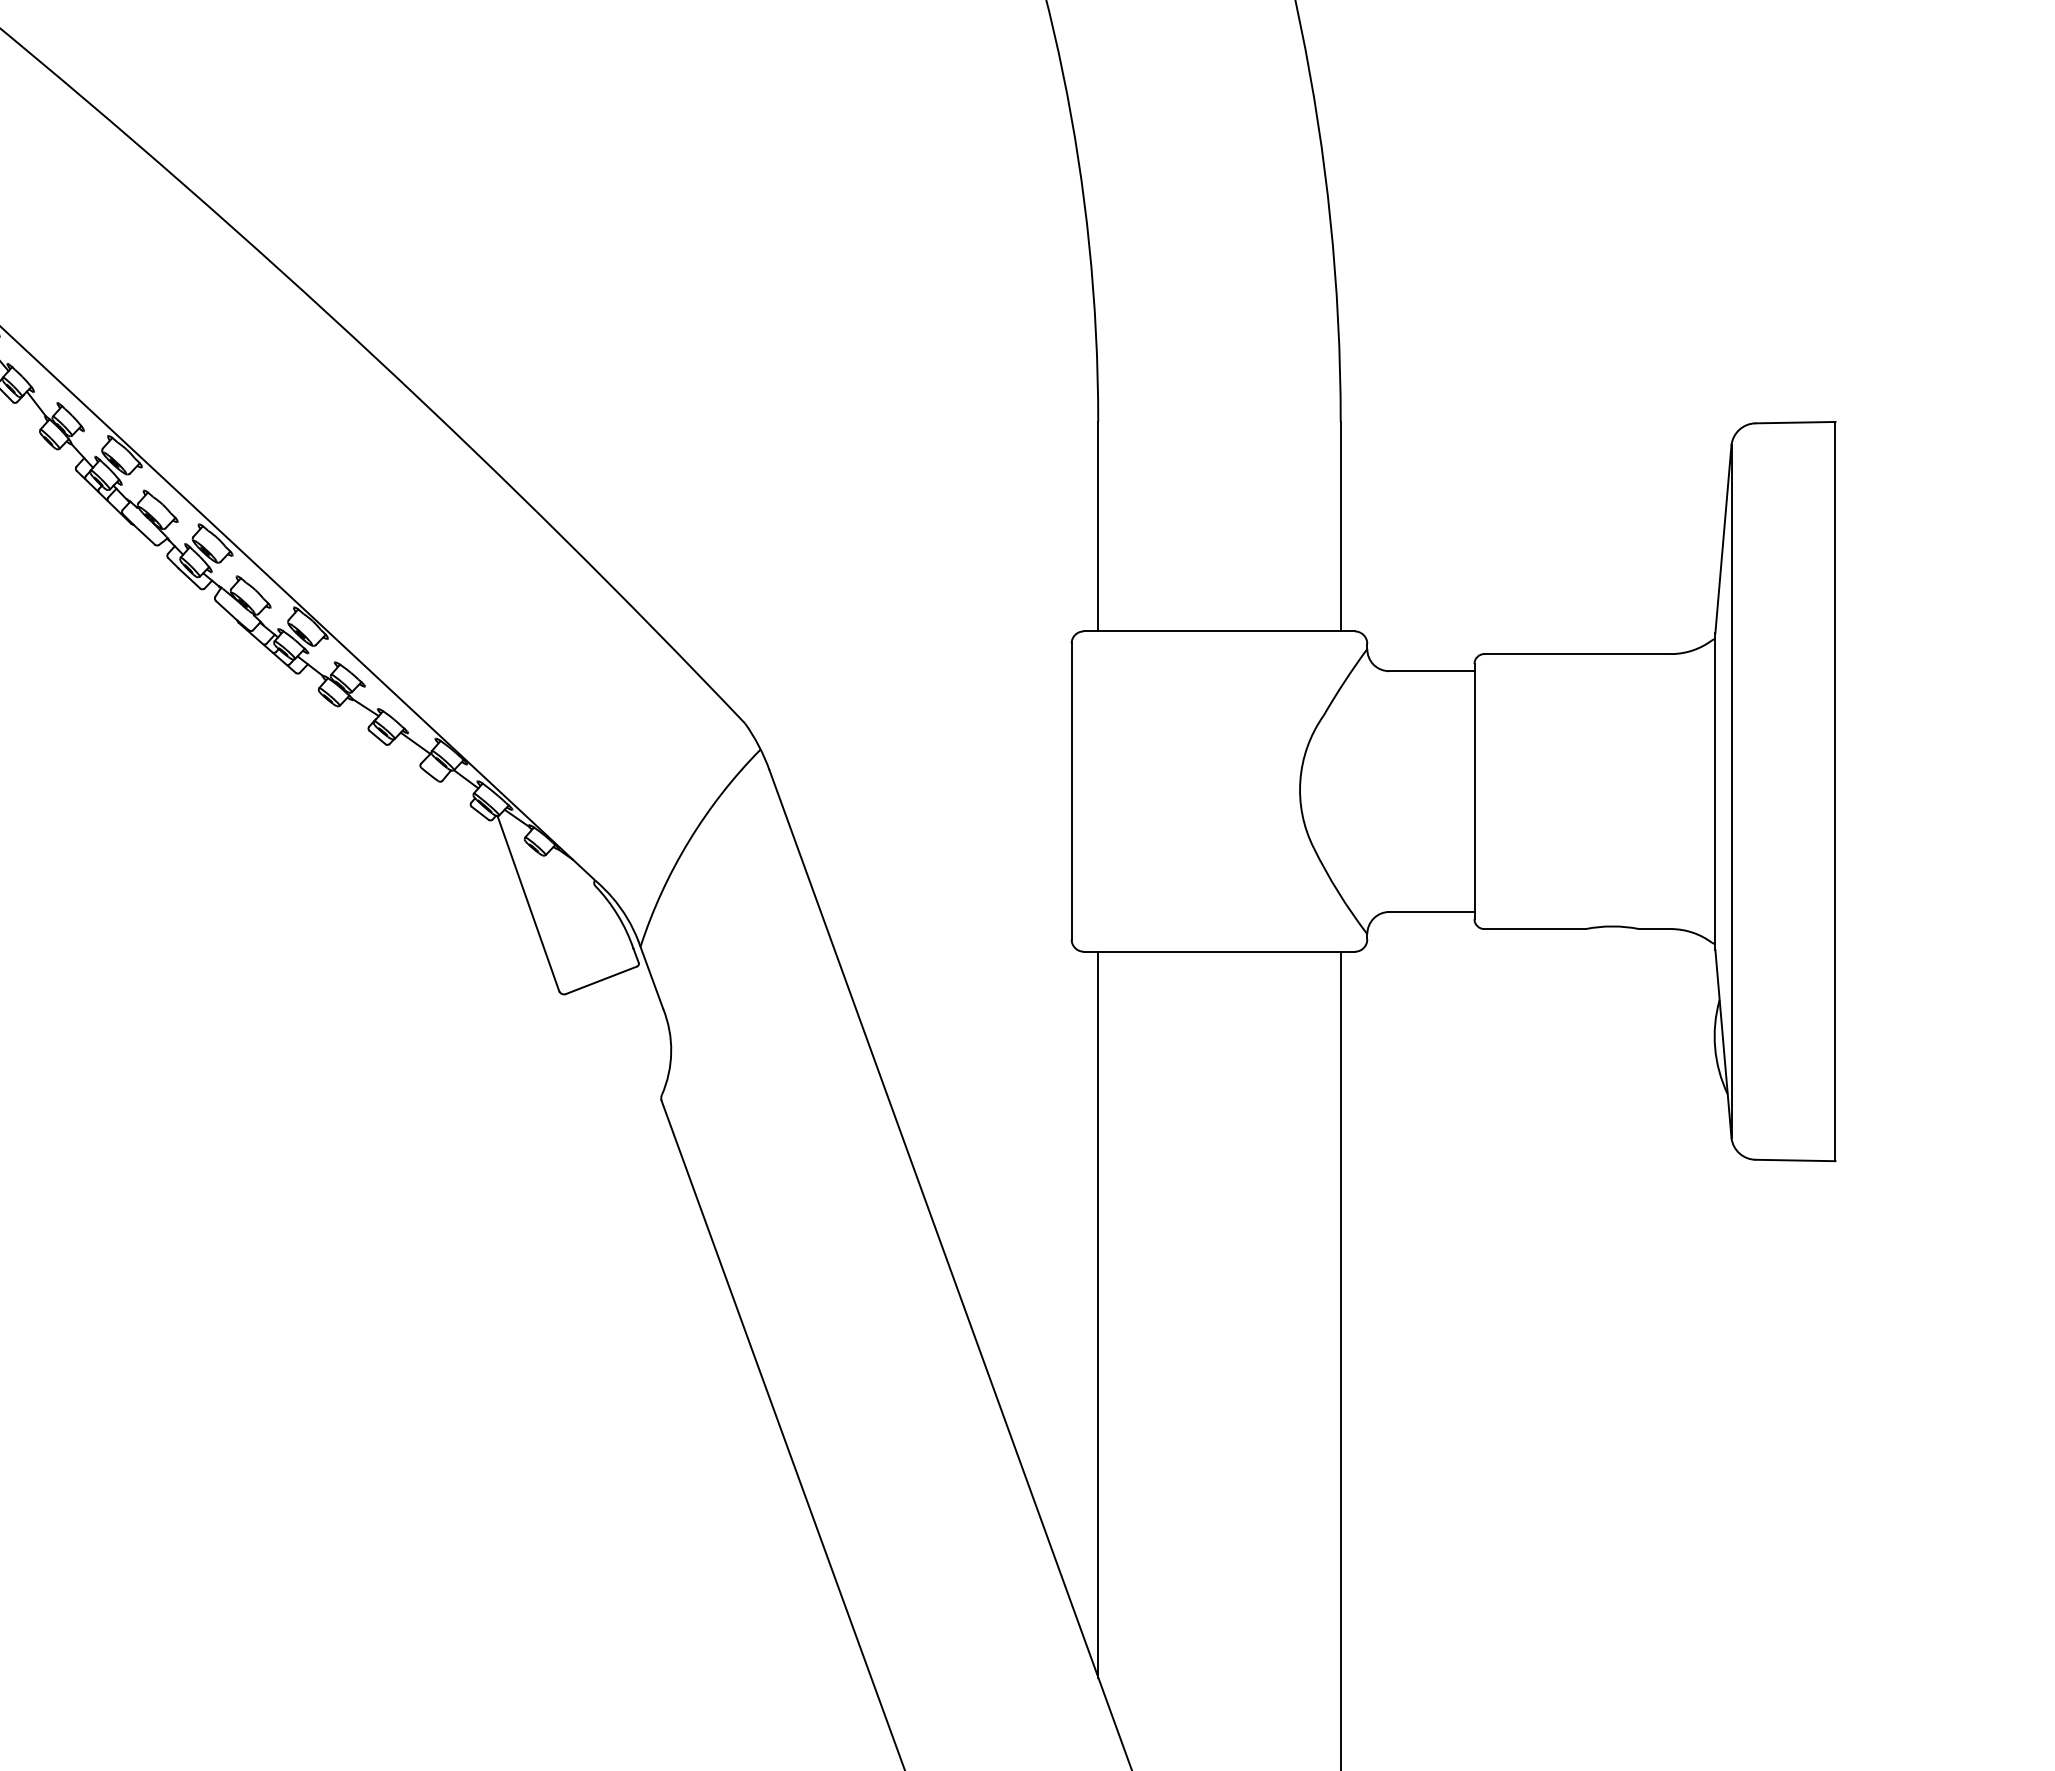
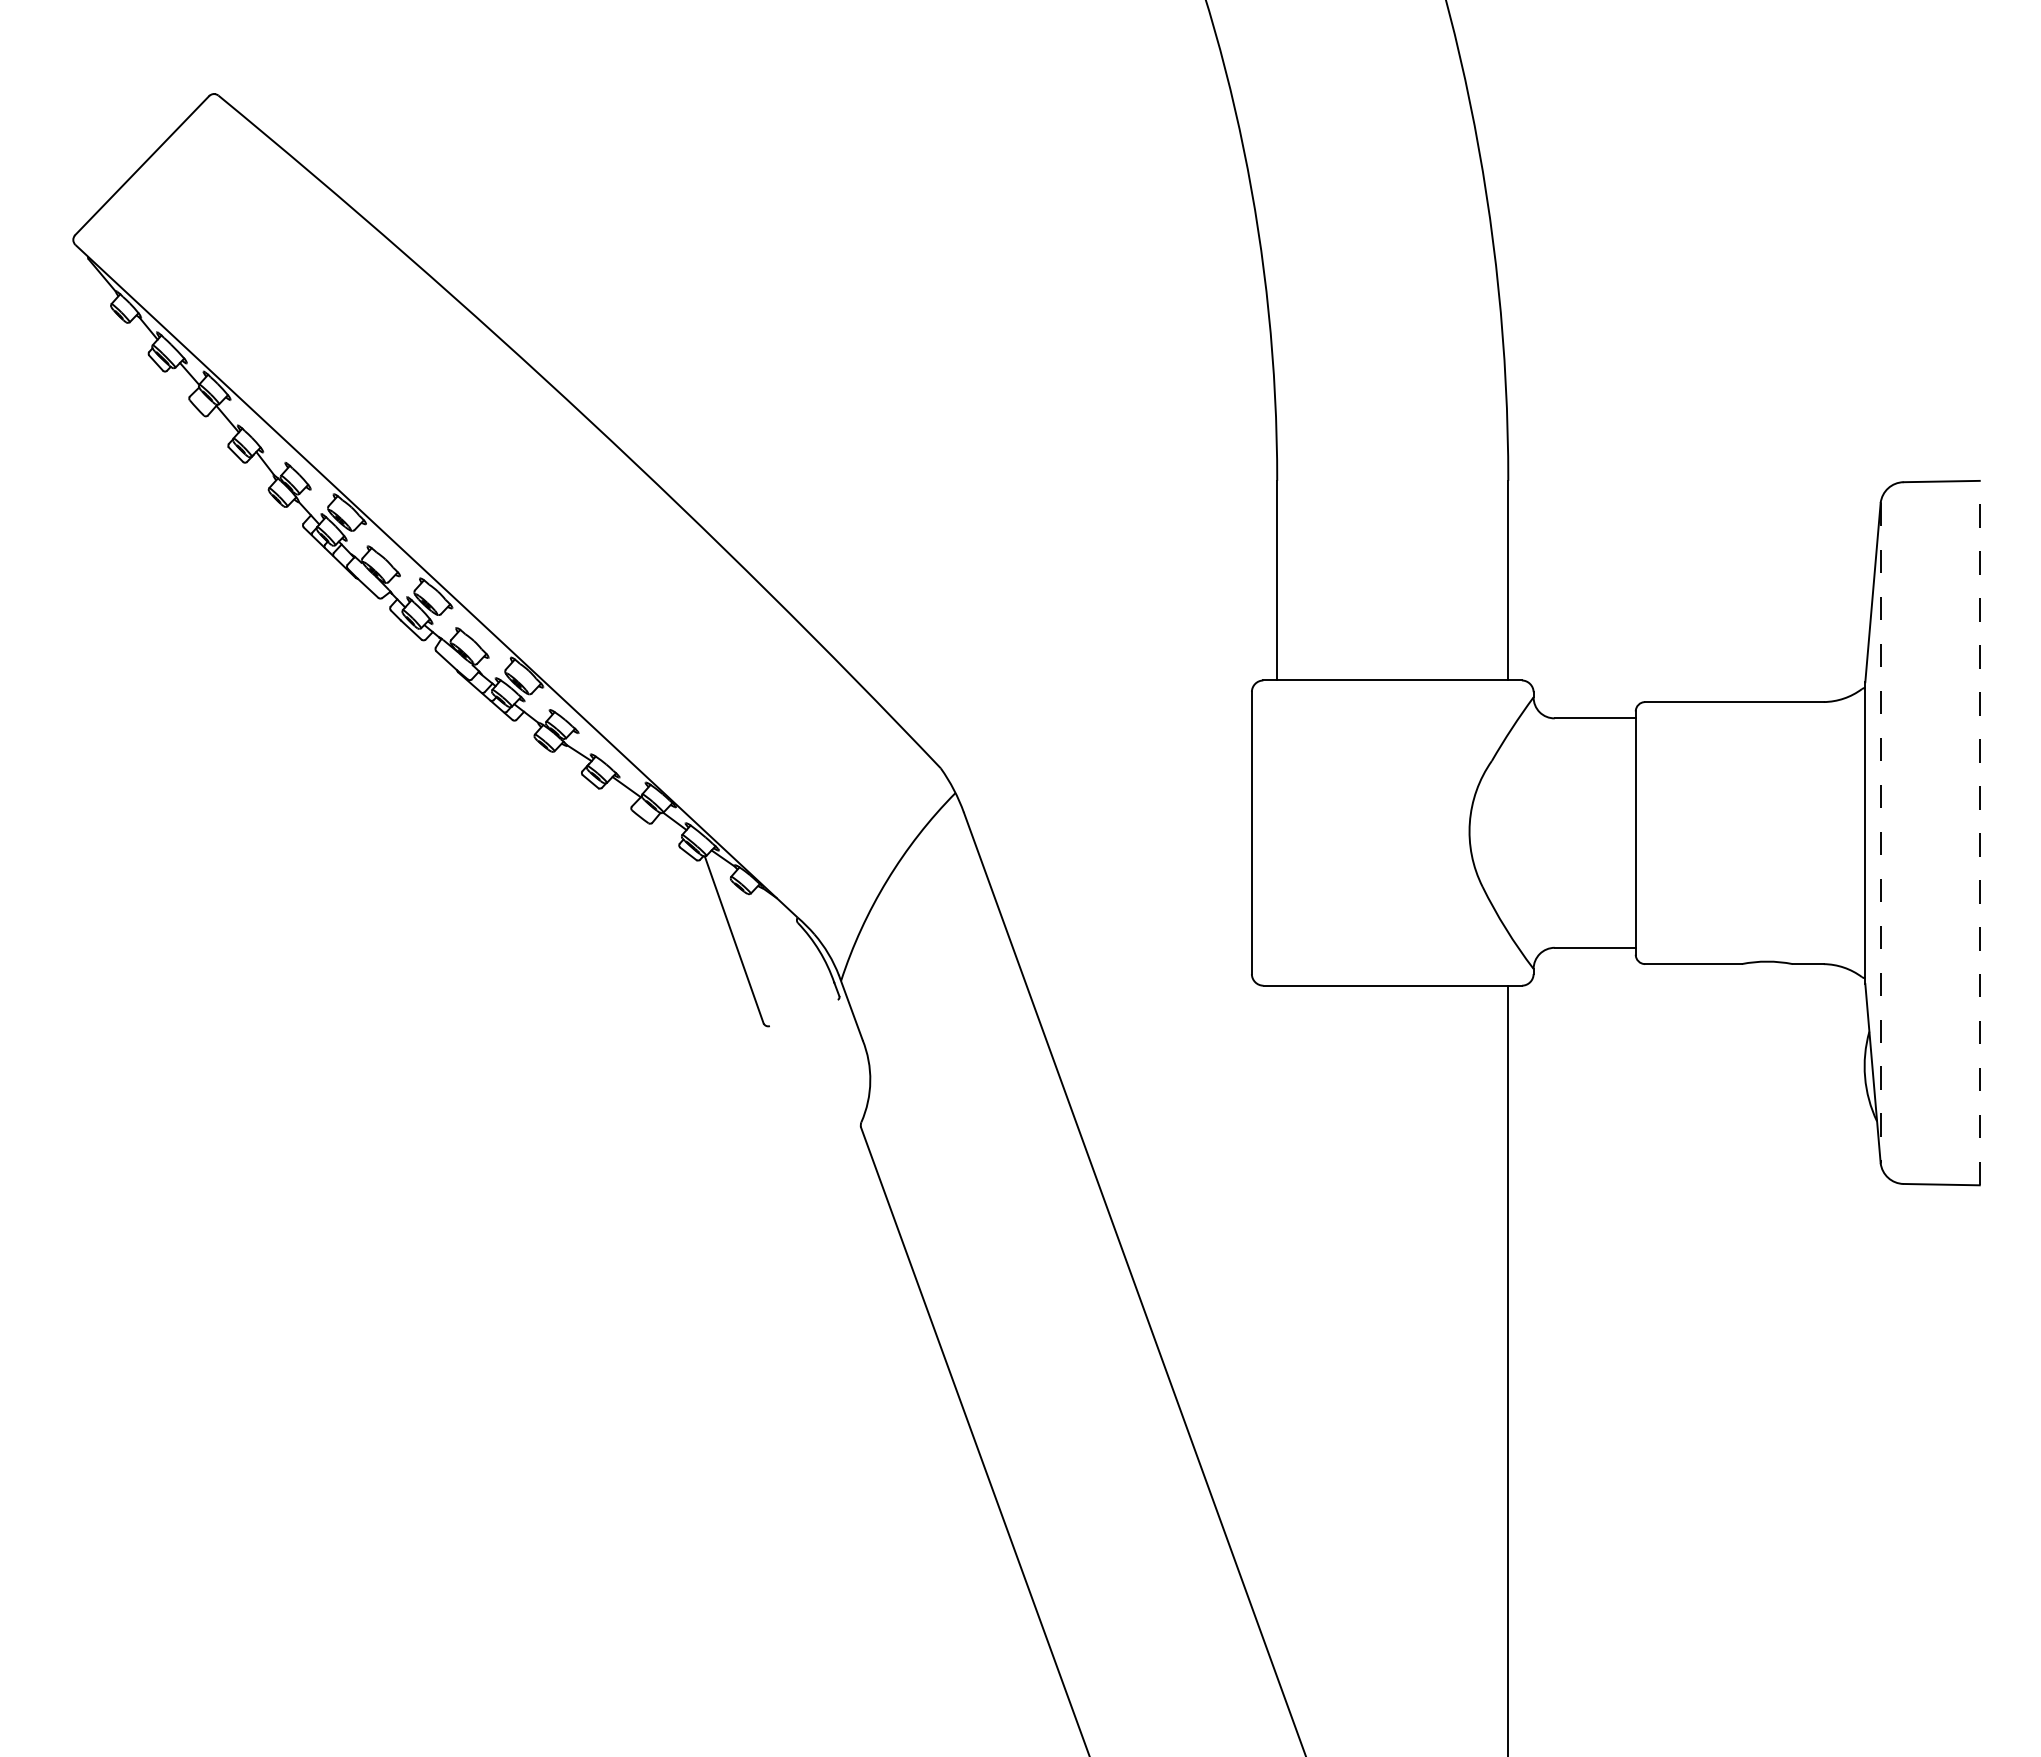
line: (1835, 790) -> (1979, 832), solid -> dashed
line: (1731, 791) -> (1880, 833), solid -> dashed
line: (601, 979) -> (803, 1012), removed
line: (1098, 1314) -> (1277, 1331), removed

